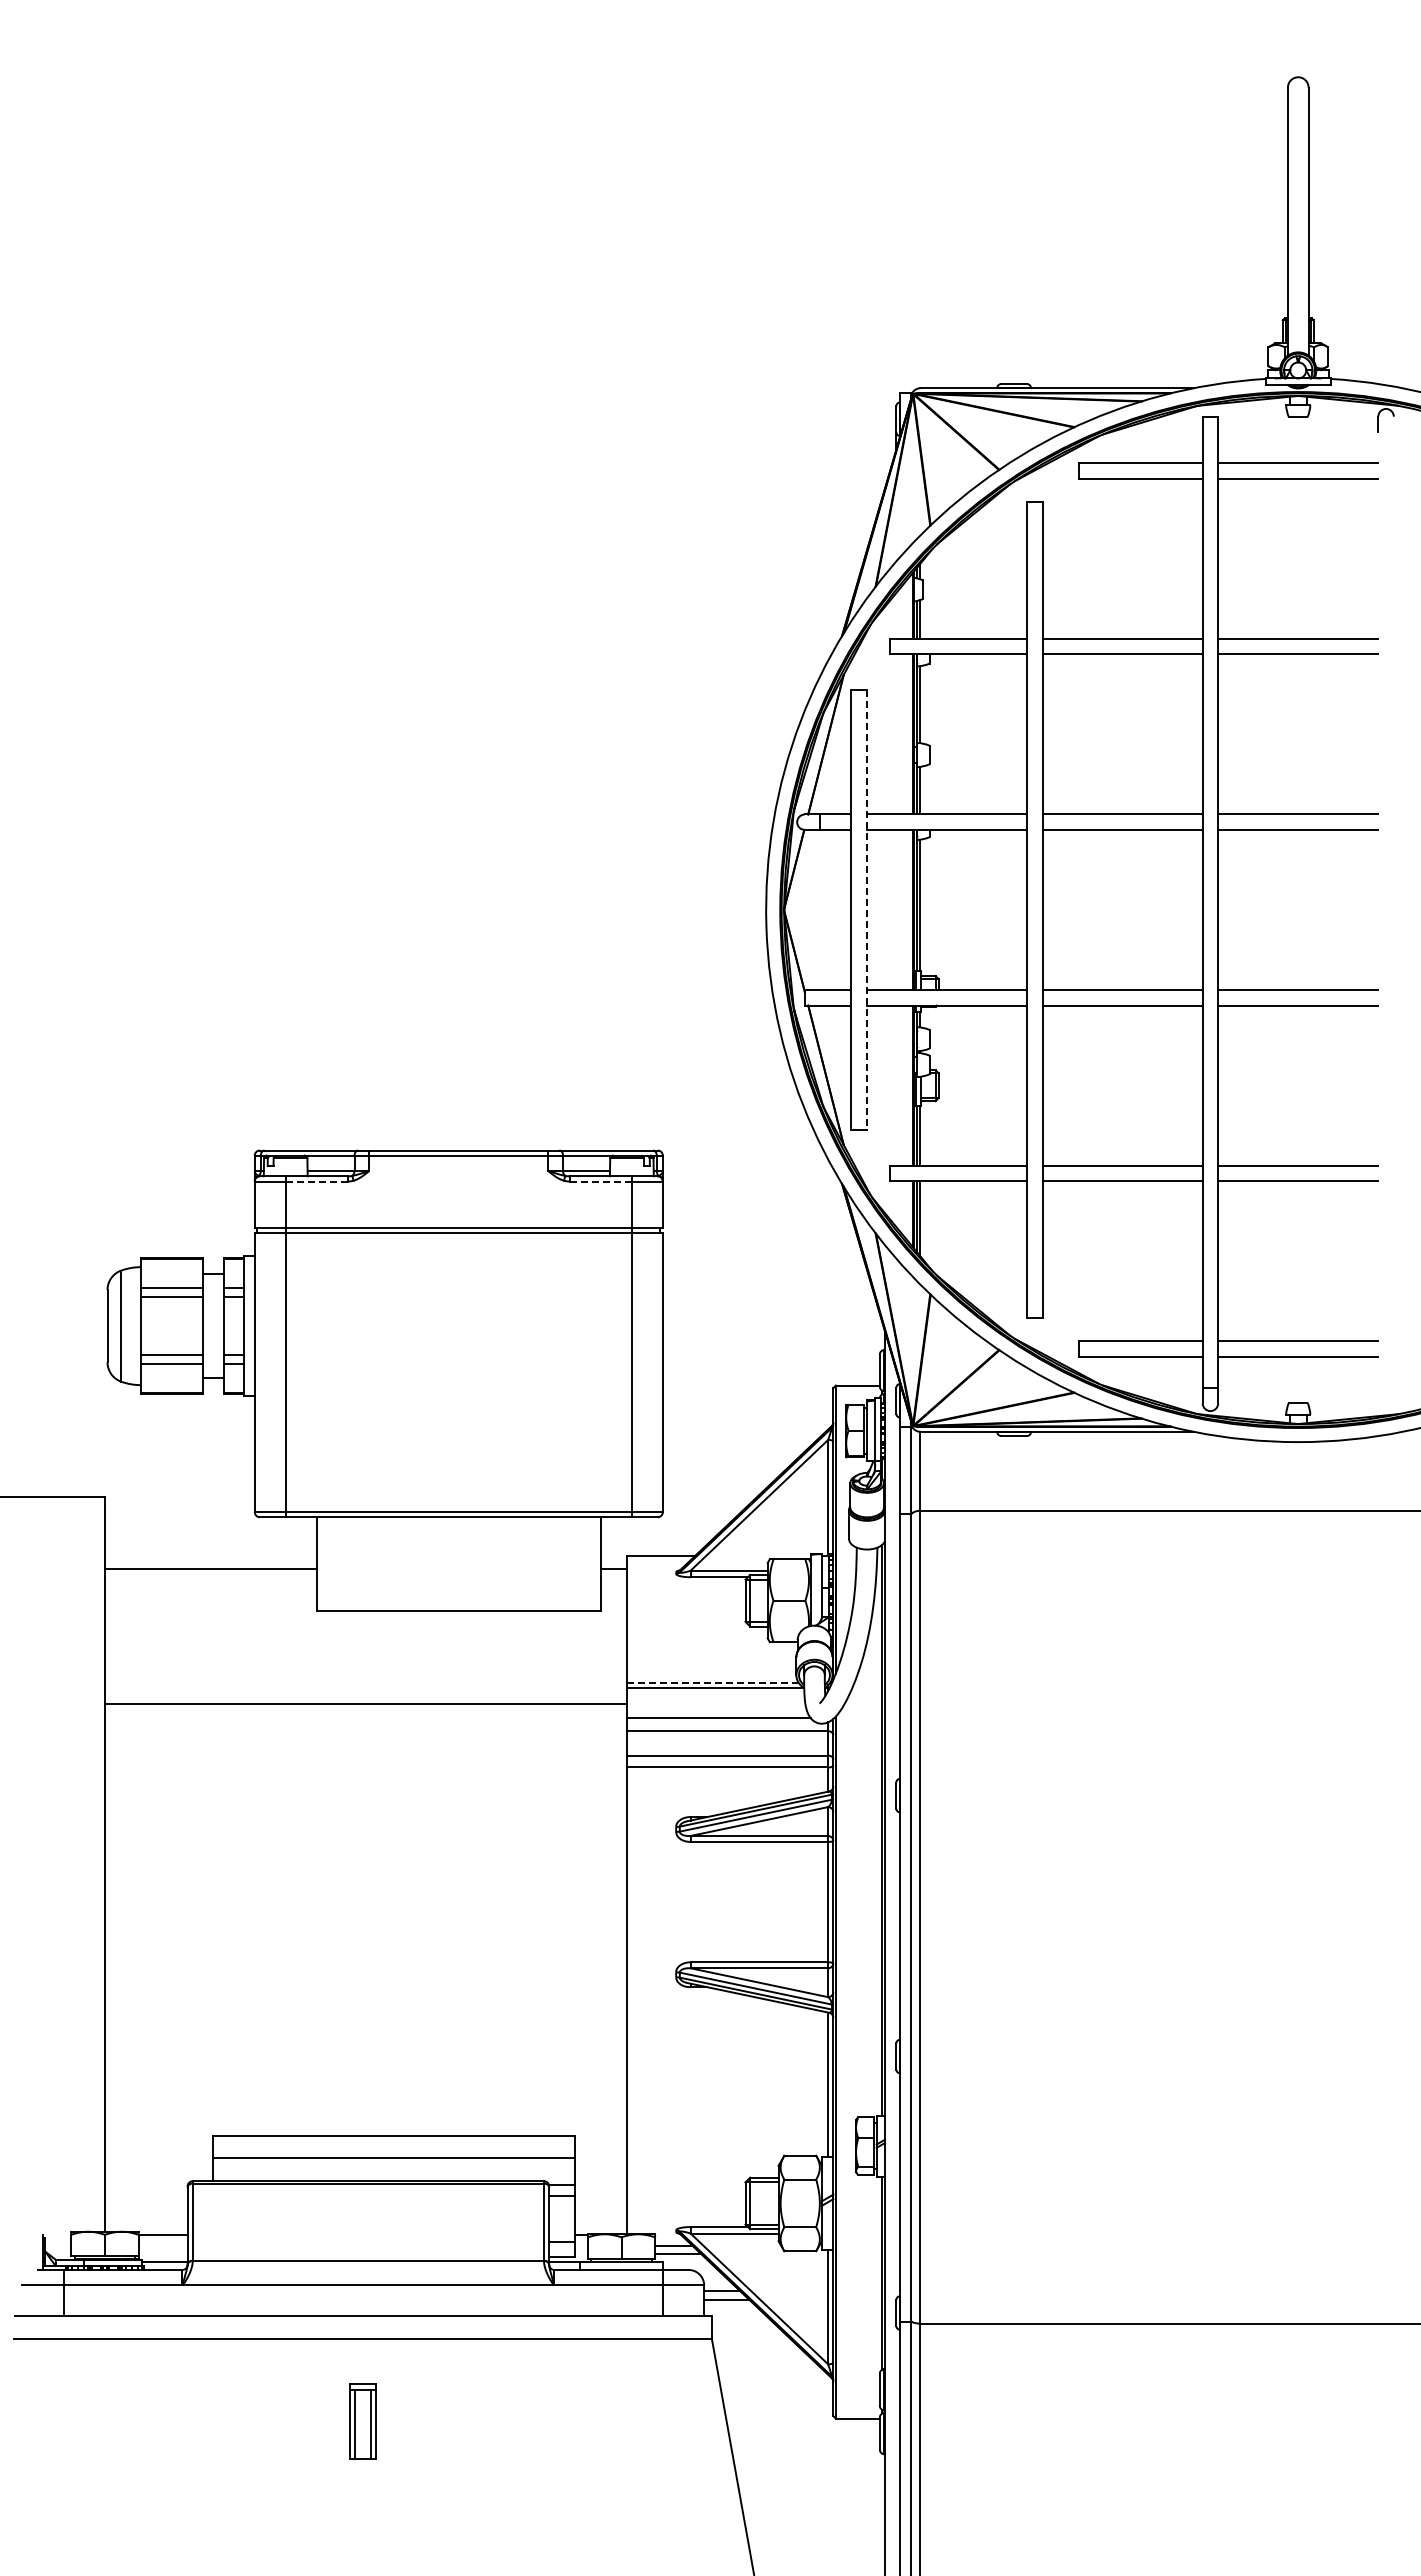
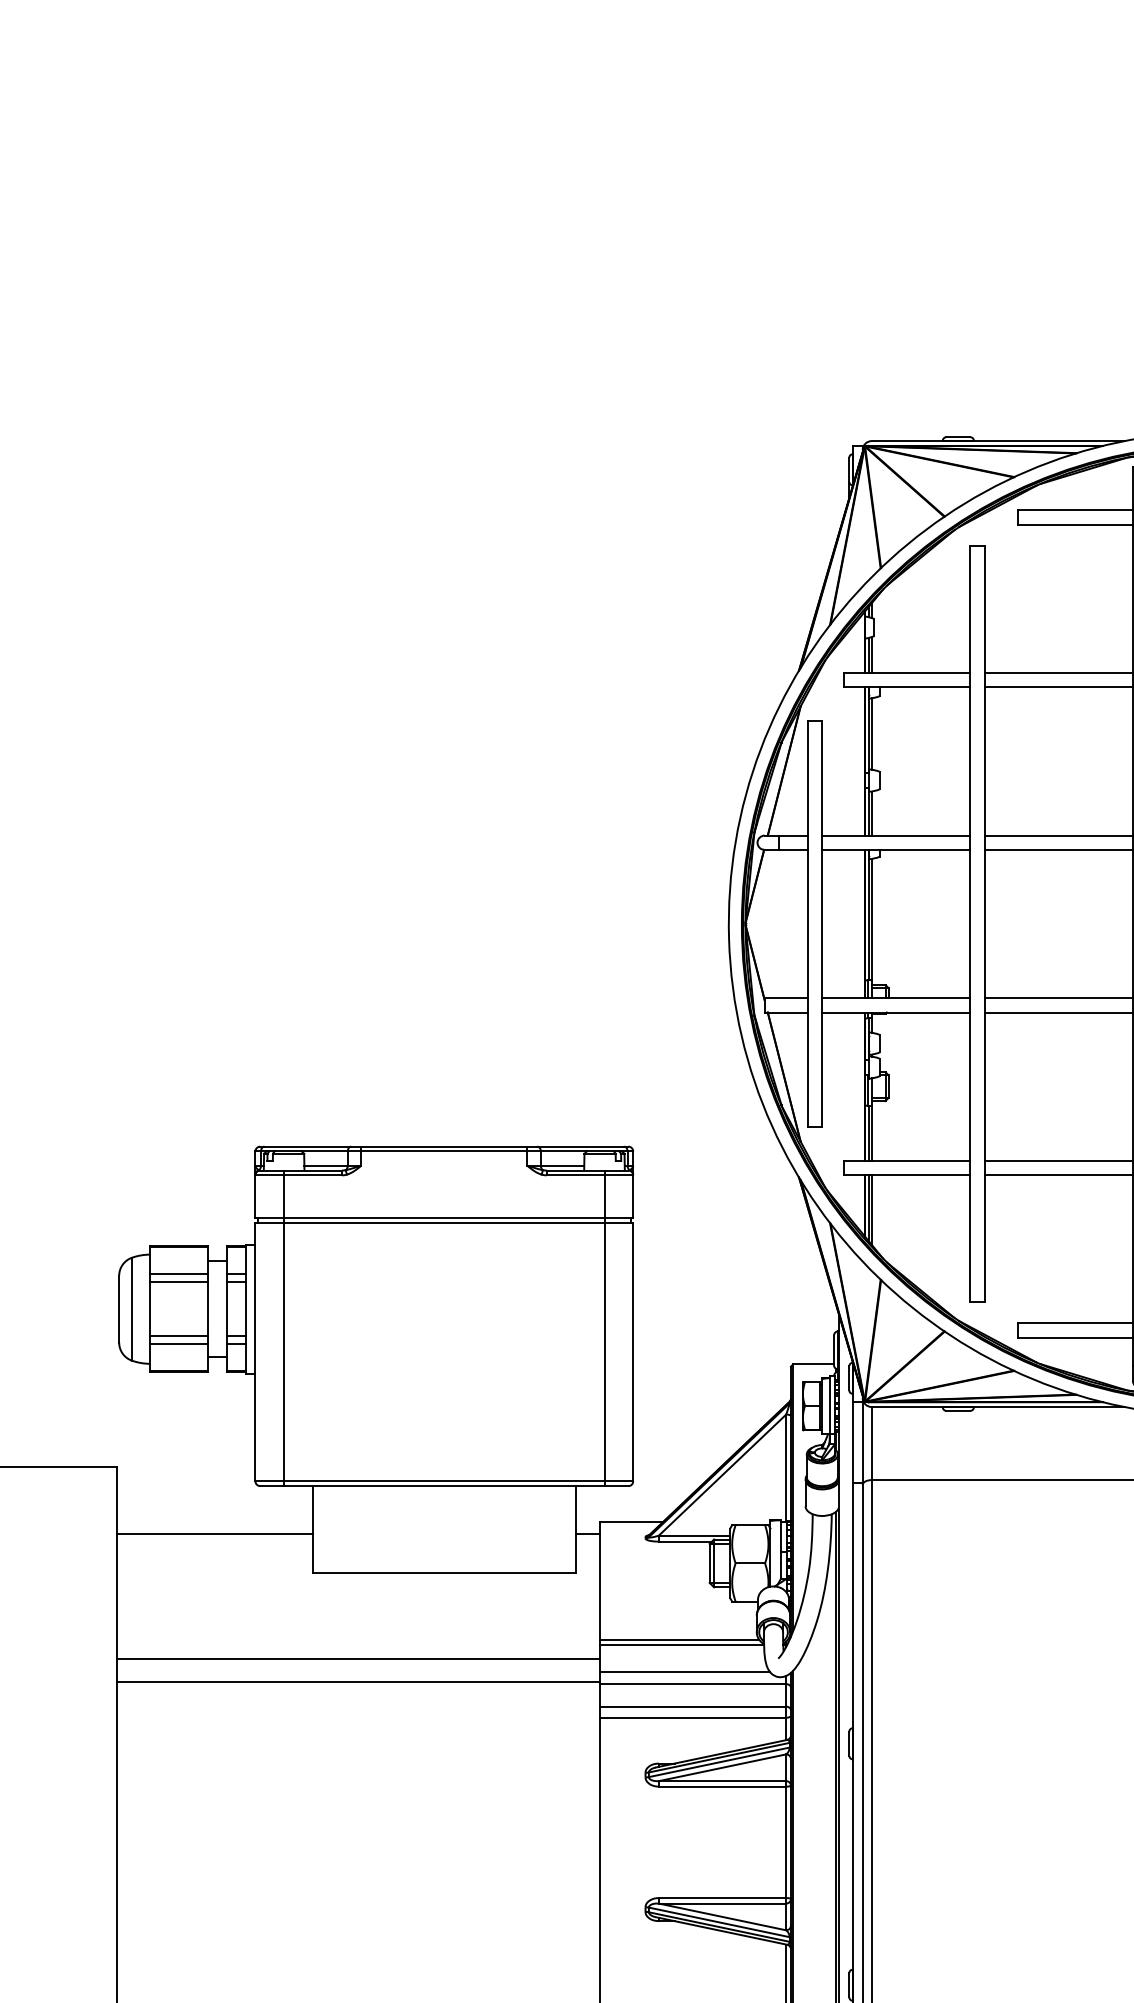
line: (866, 910) -> (821, 924), dashed -> solid
line: (317, 1181) -> (313, 1175), dashed -> solid
line: (601, 1181) -> (576, 1175), dashed -> solid
line: (712, 1683) -> (679, 1639), dashed -> solid
line: (365, 1728) -> (357, 1681), added

